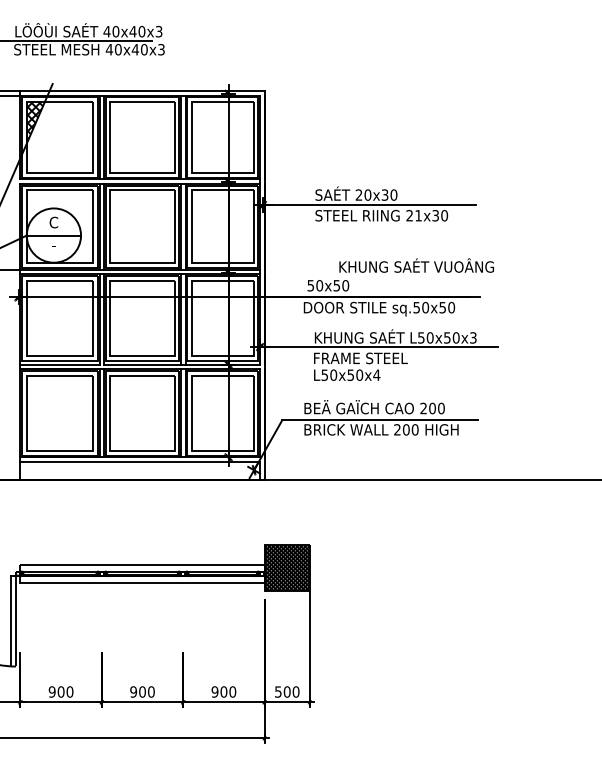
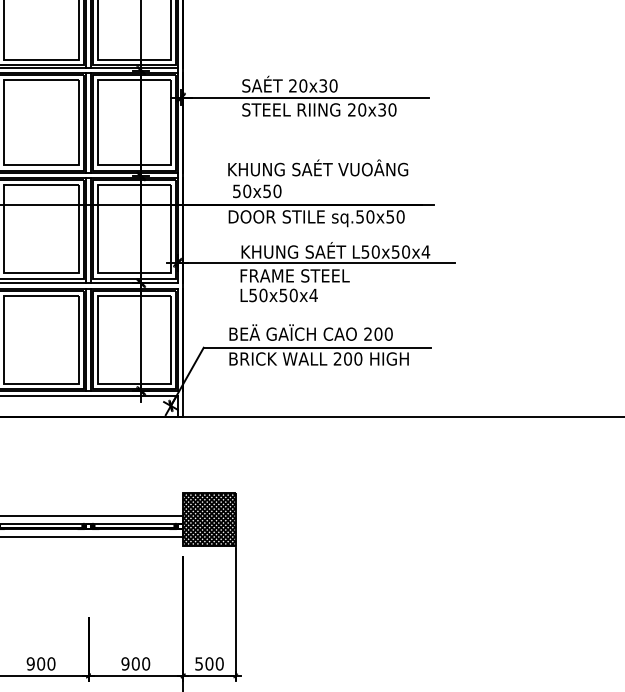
text: (418, 215) -> (362, 109), 21x30 -> 20x30
text: (416, 265) -> (317, 167), moved
text: (472, 337) -> (424, 251), L50x50x3 -> L50x50x4

